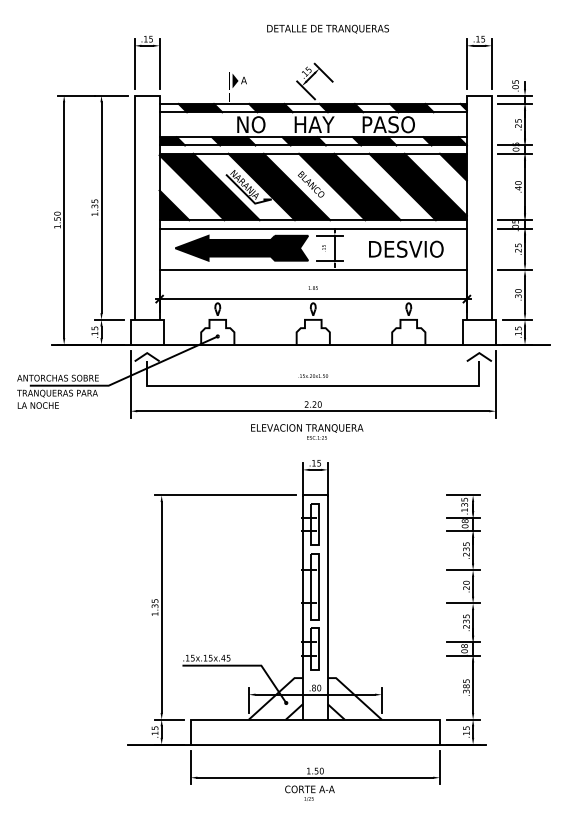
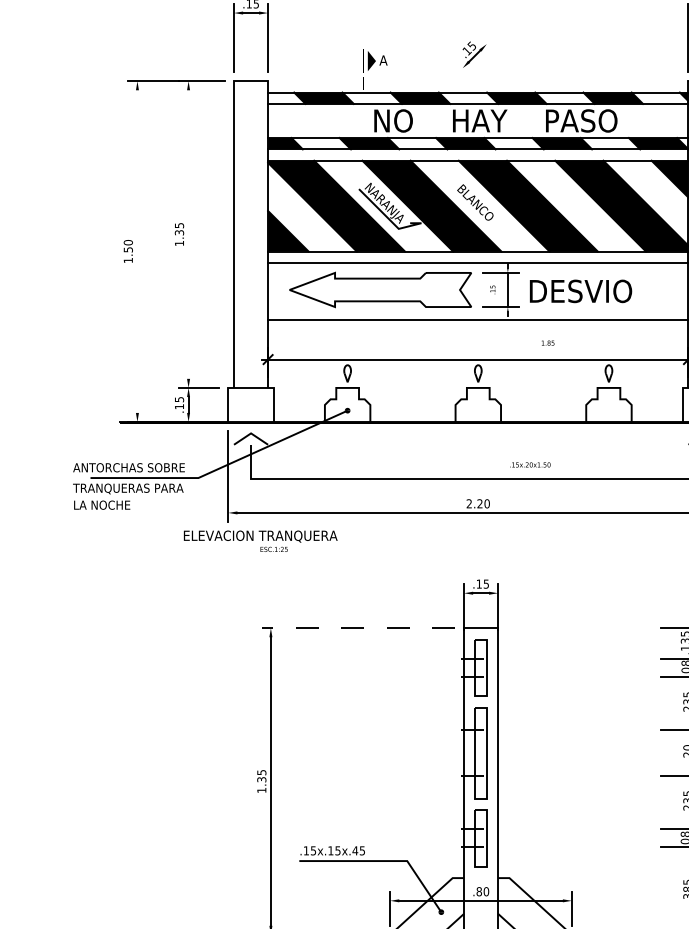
line: (323, 72) -> (492, 49), removed
line: (305, 90) -> (467, 74), removed
line: (101, 207) -> (188, 234), removed
line: (64, 220) -> (137, 252), removed
fill: (241, 247) -> (380, 288), removed
text: (406, 248) -> (581, 290), moved
text: (312, 287) -> (547, 342), moved
text: (313, 375) -> (530, 464), moved
text: (307, 431) -> (261, 540), moved
line: (225, 495) -> (358, 628), solid -> dashed

